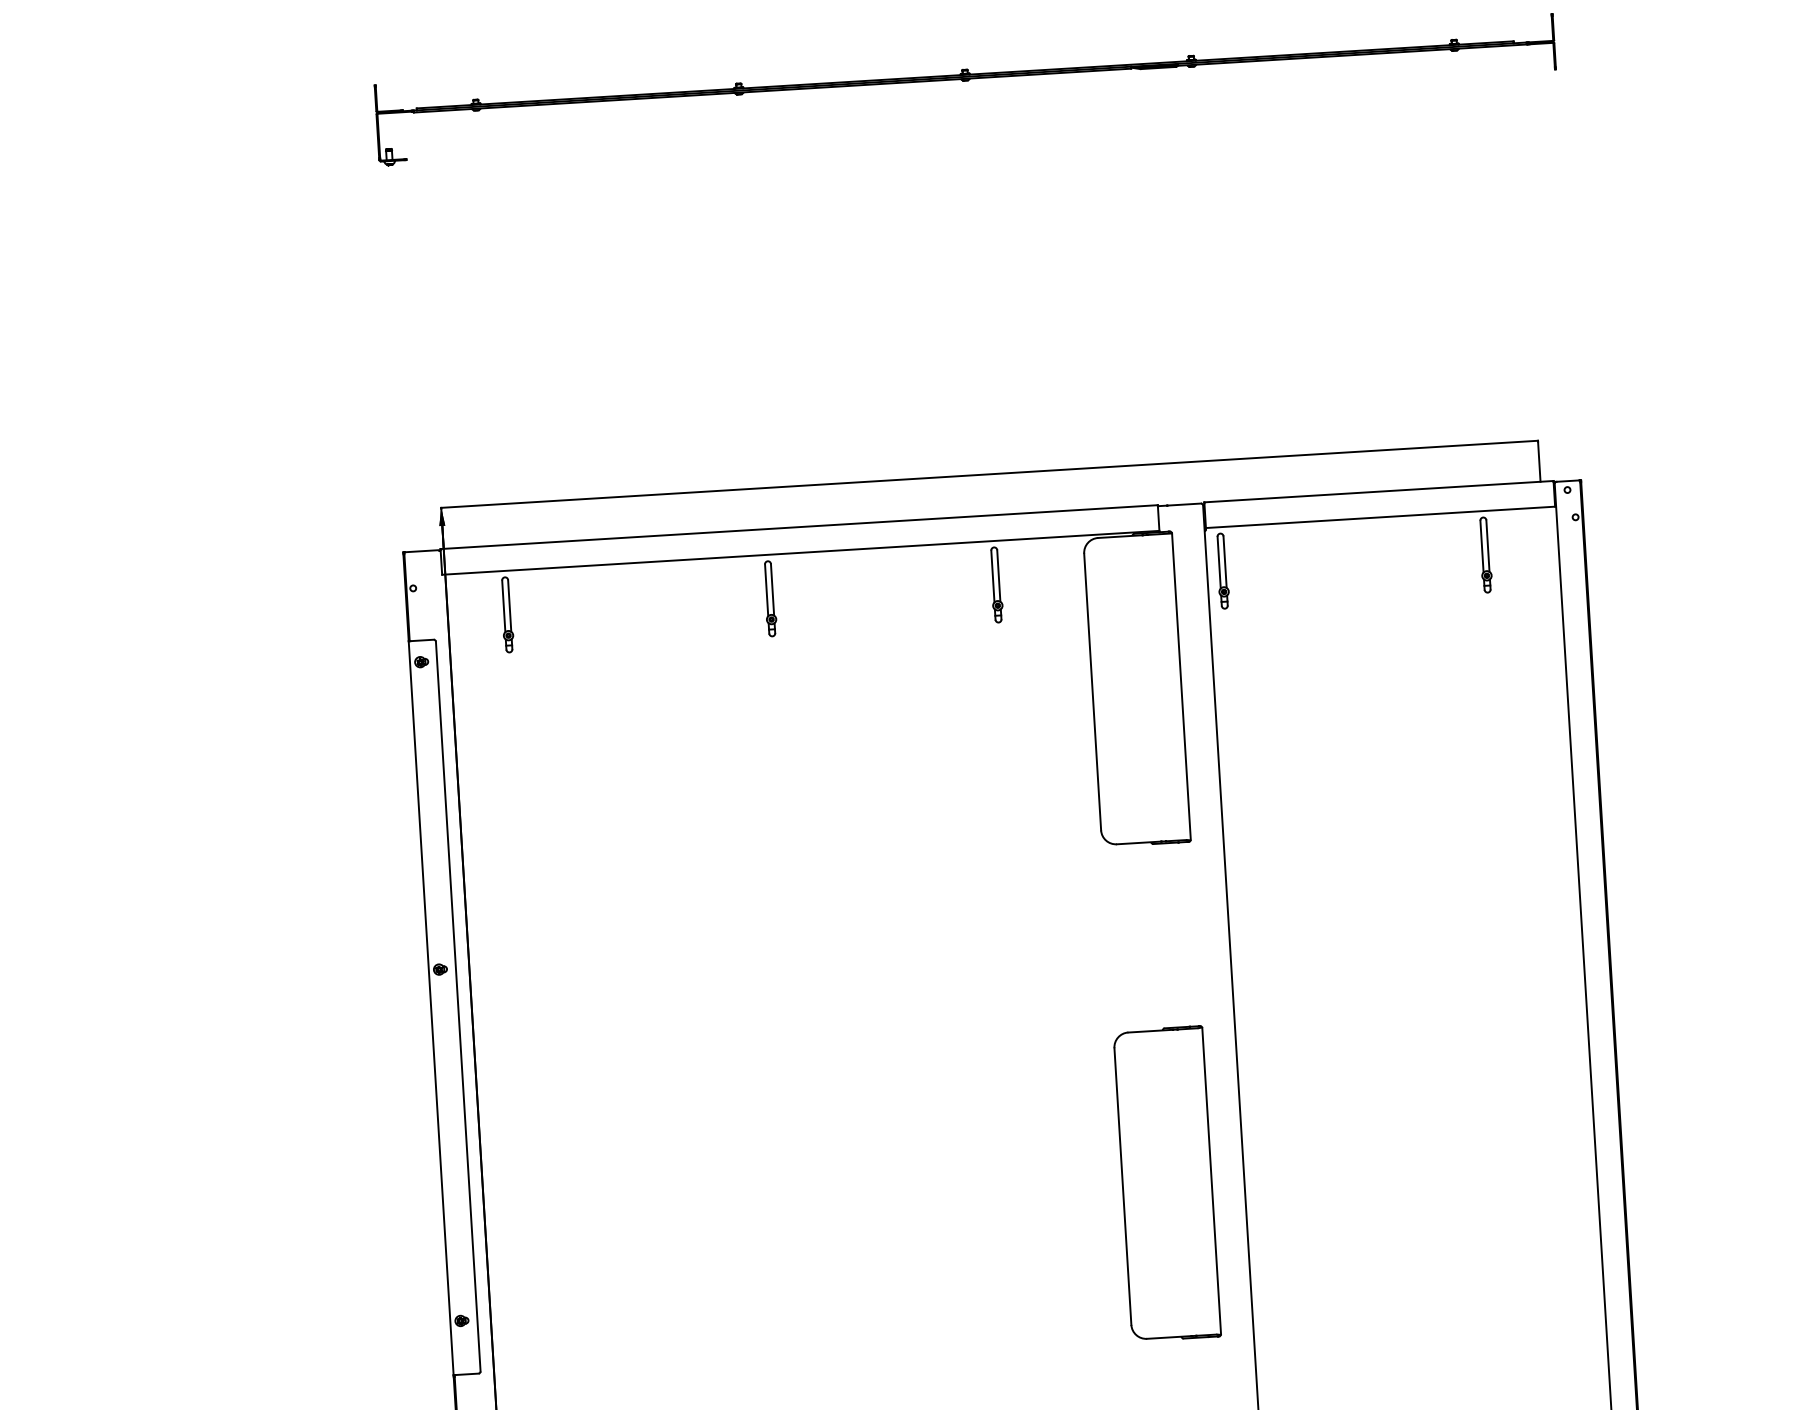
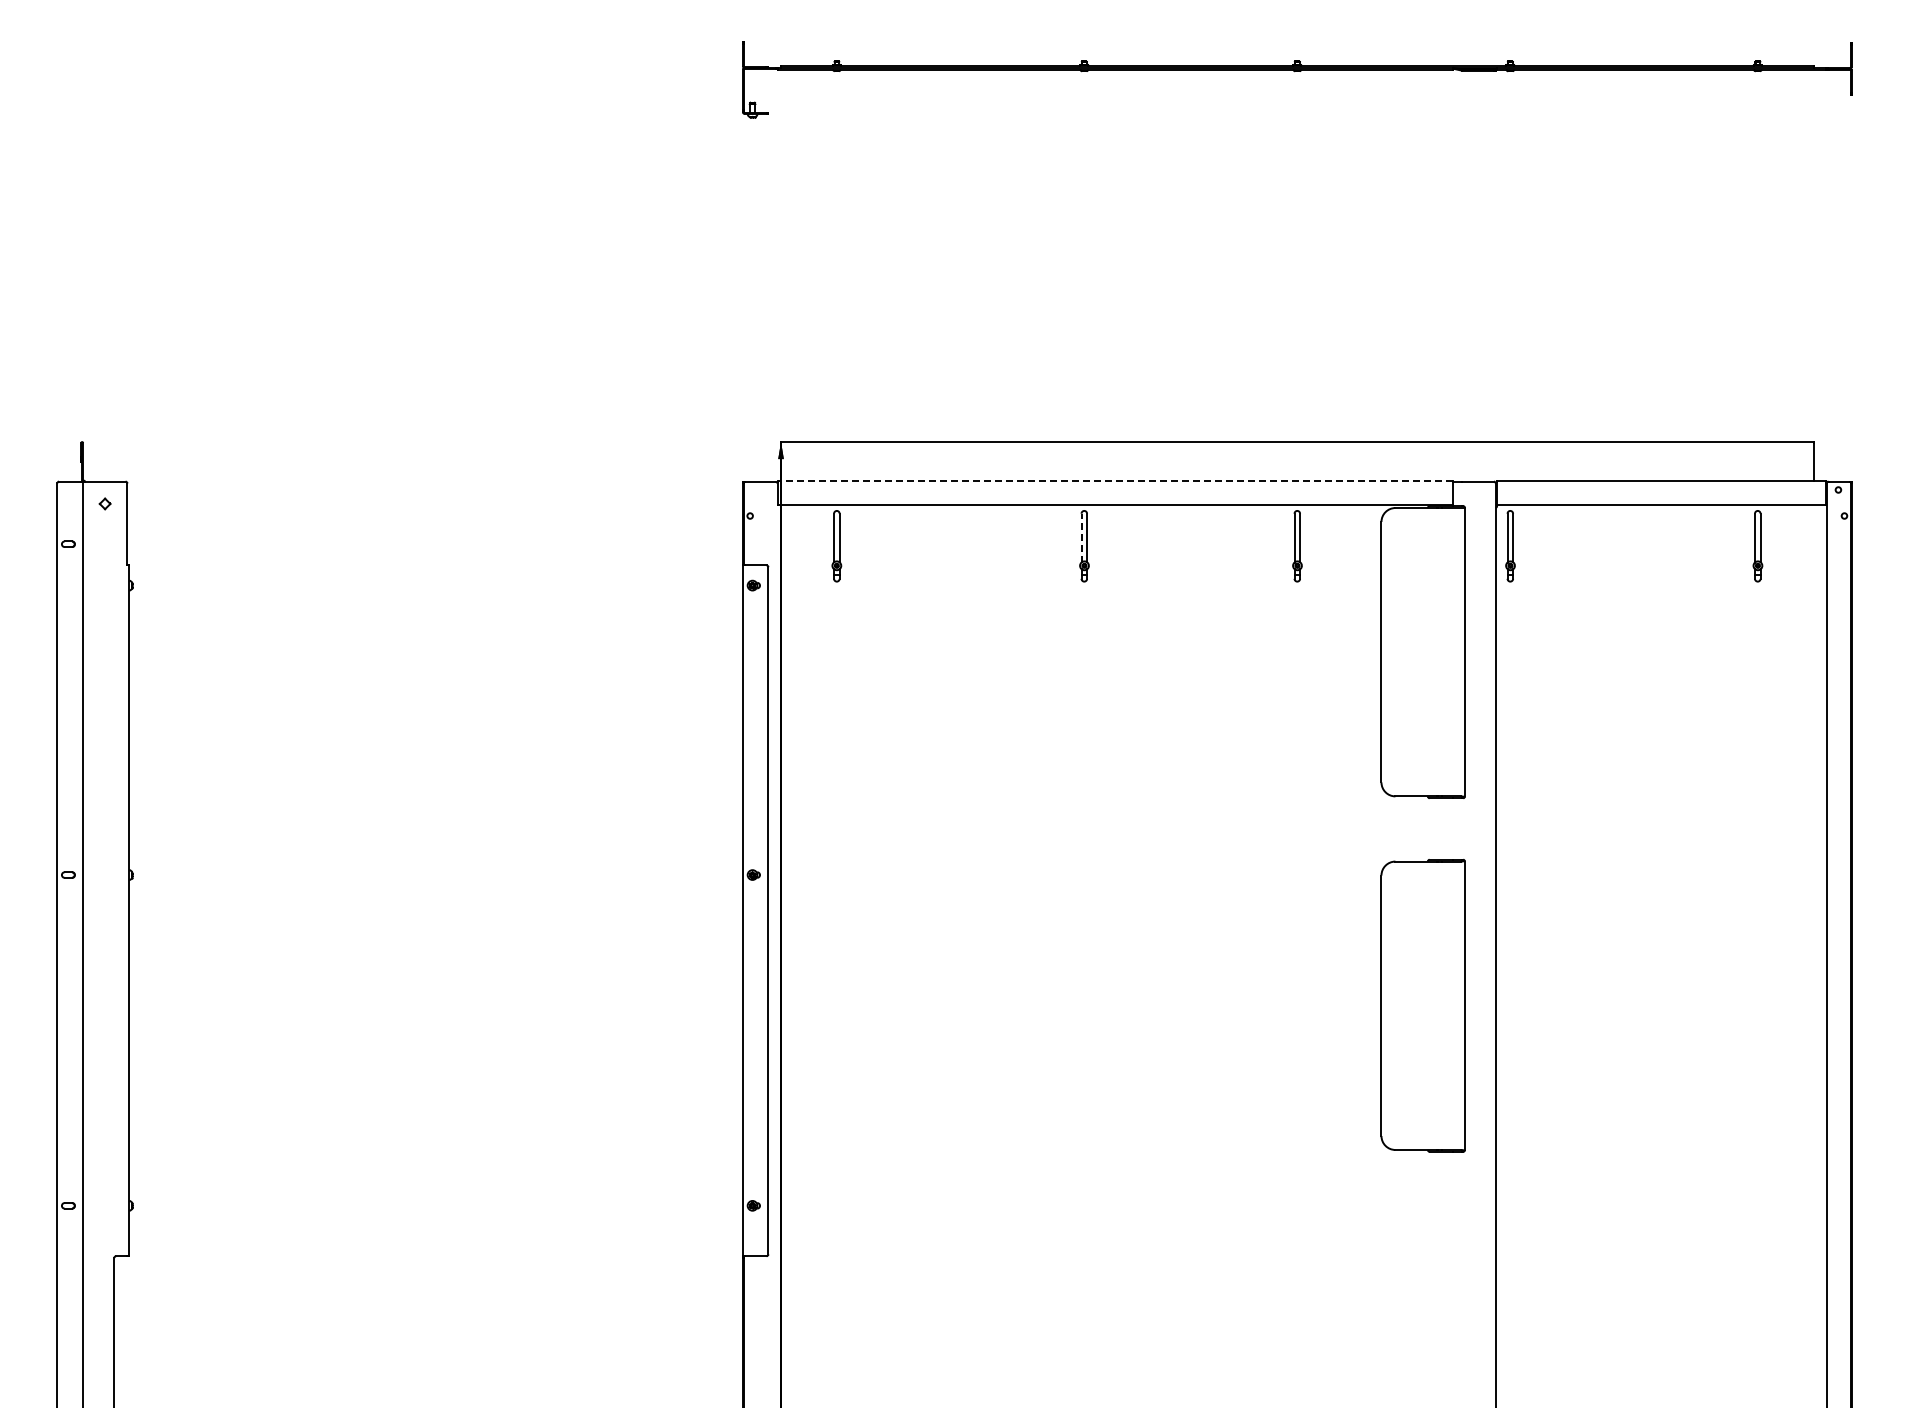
line: (798, 526) -> (1115, 480), solid -> dashed
line: (766, 589) -> (1081, 537), solid -> dashed
part: (1166, 1183) -> (1422, 1005), moved

